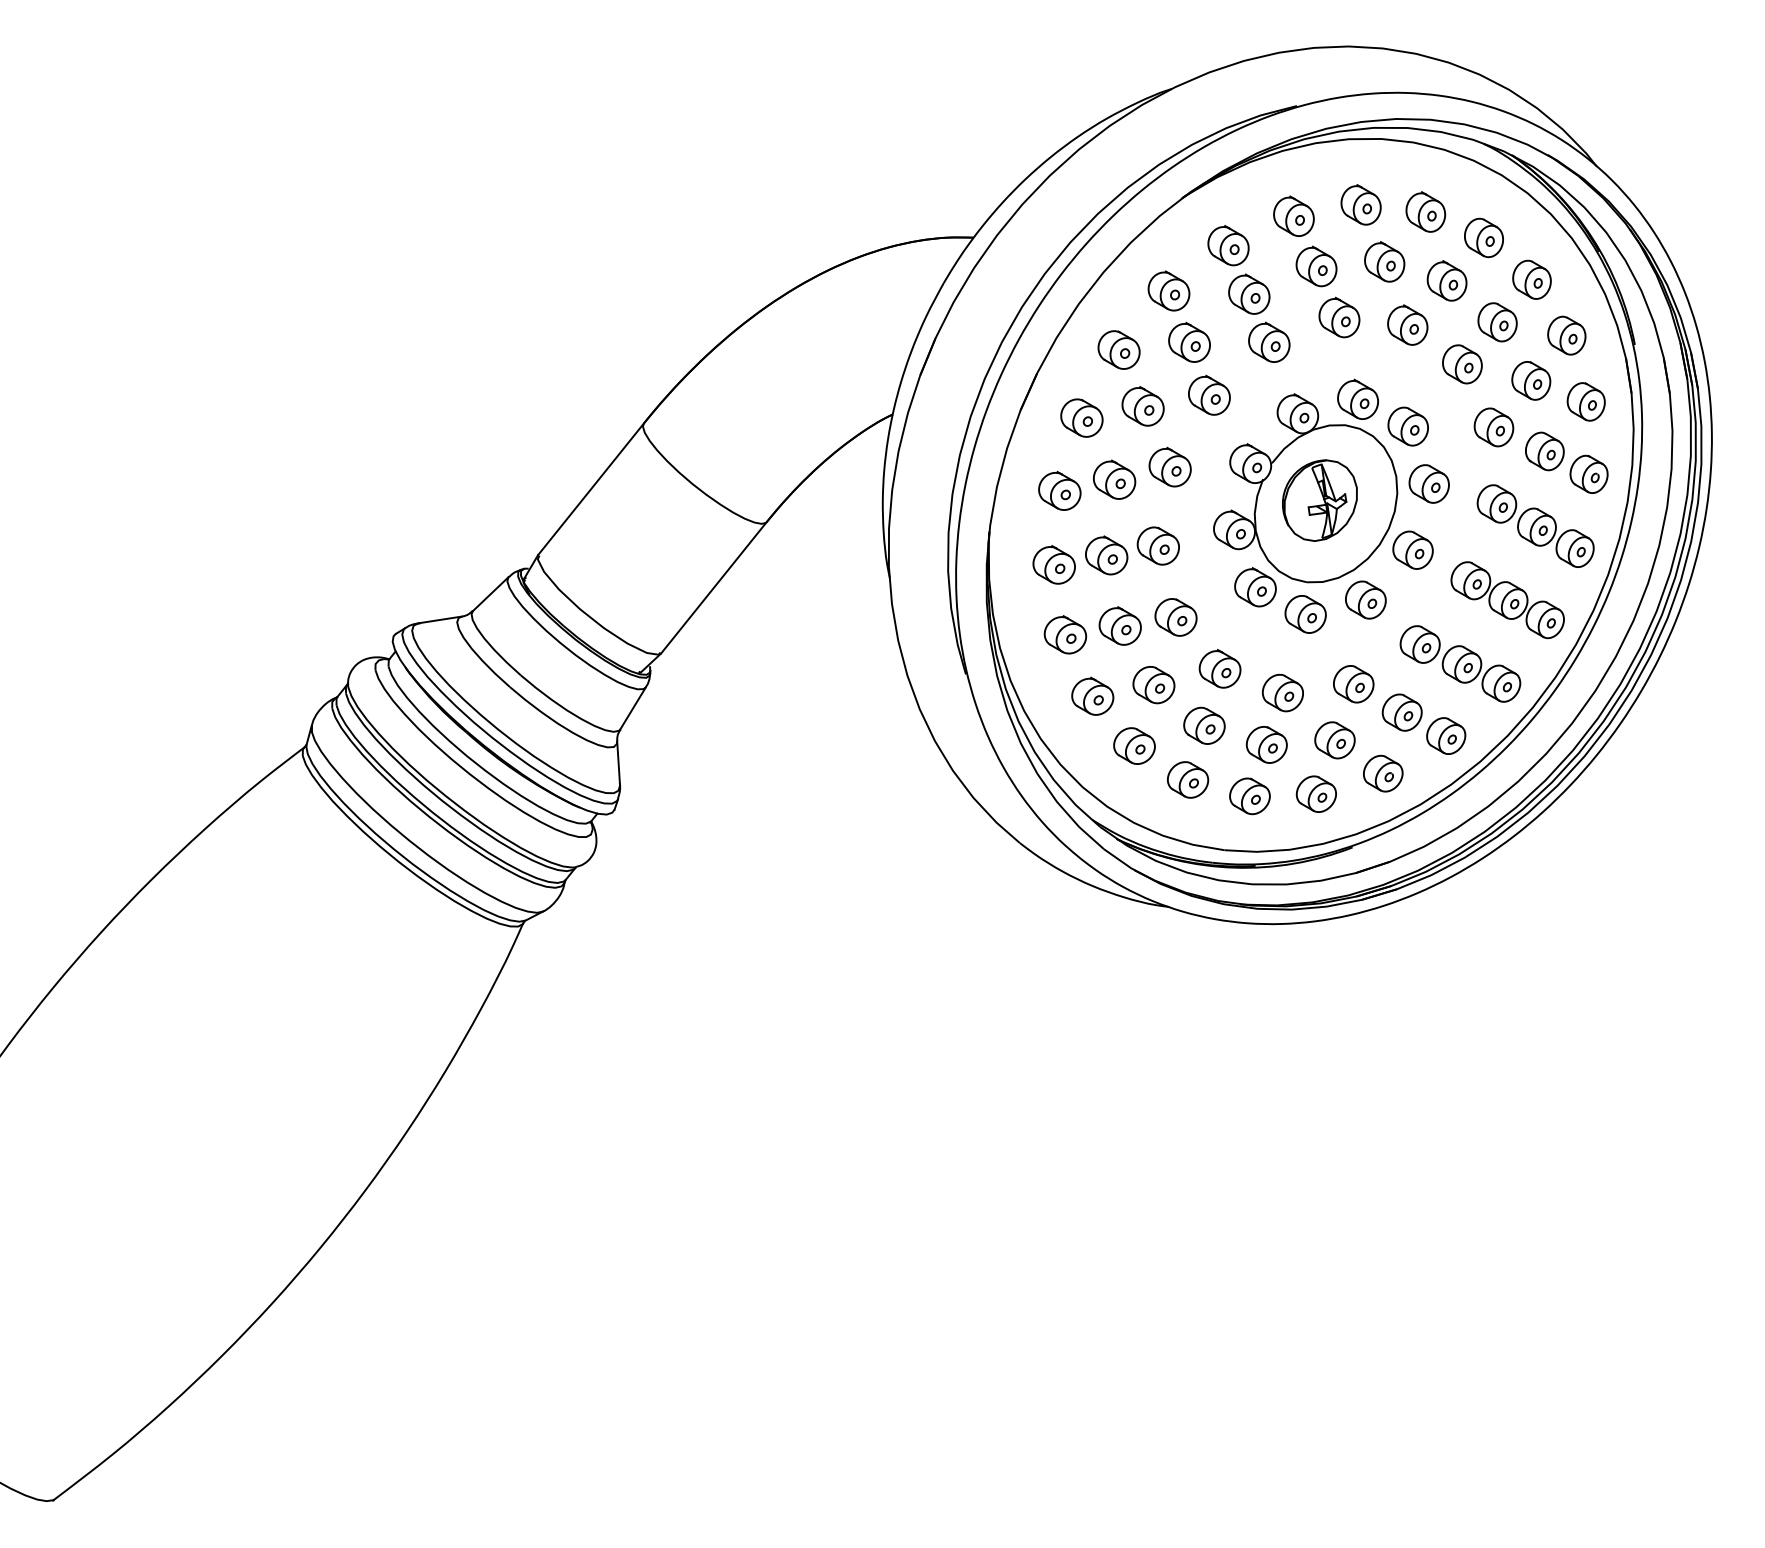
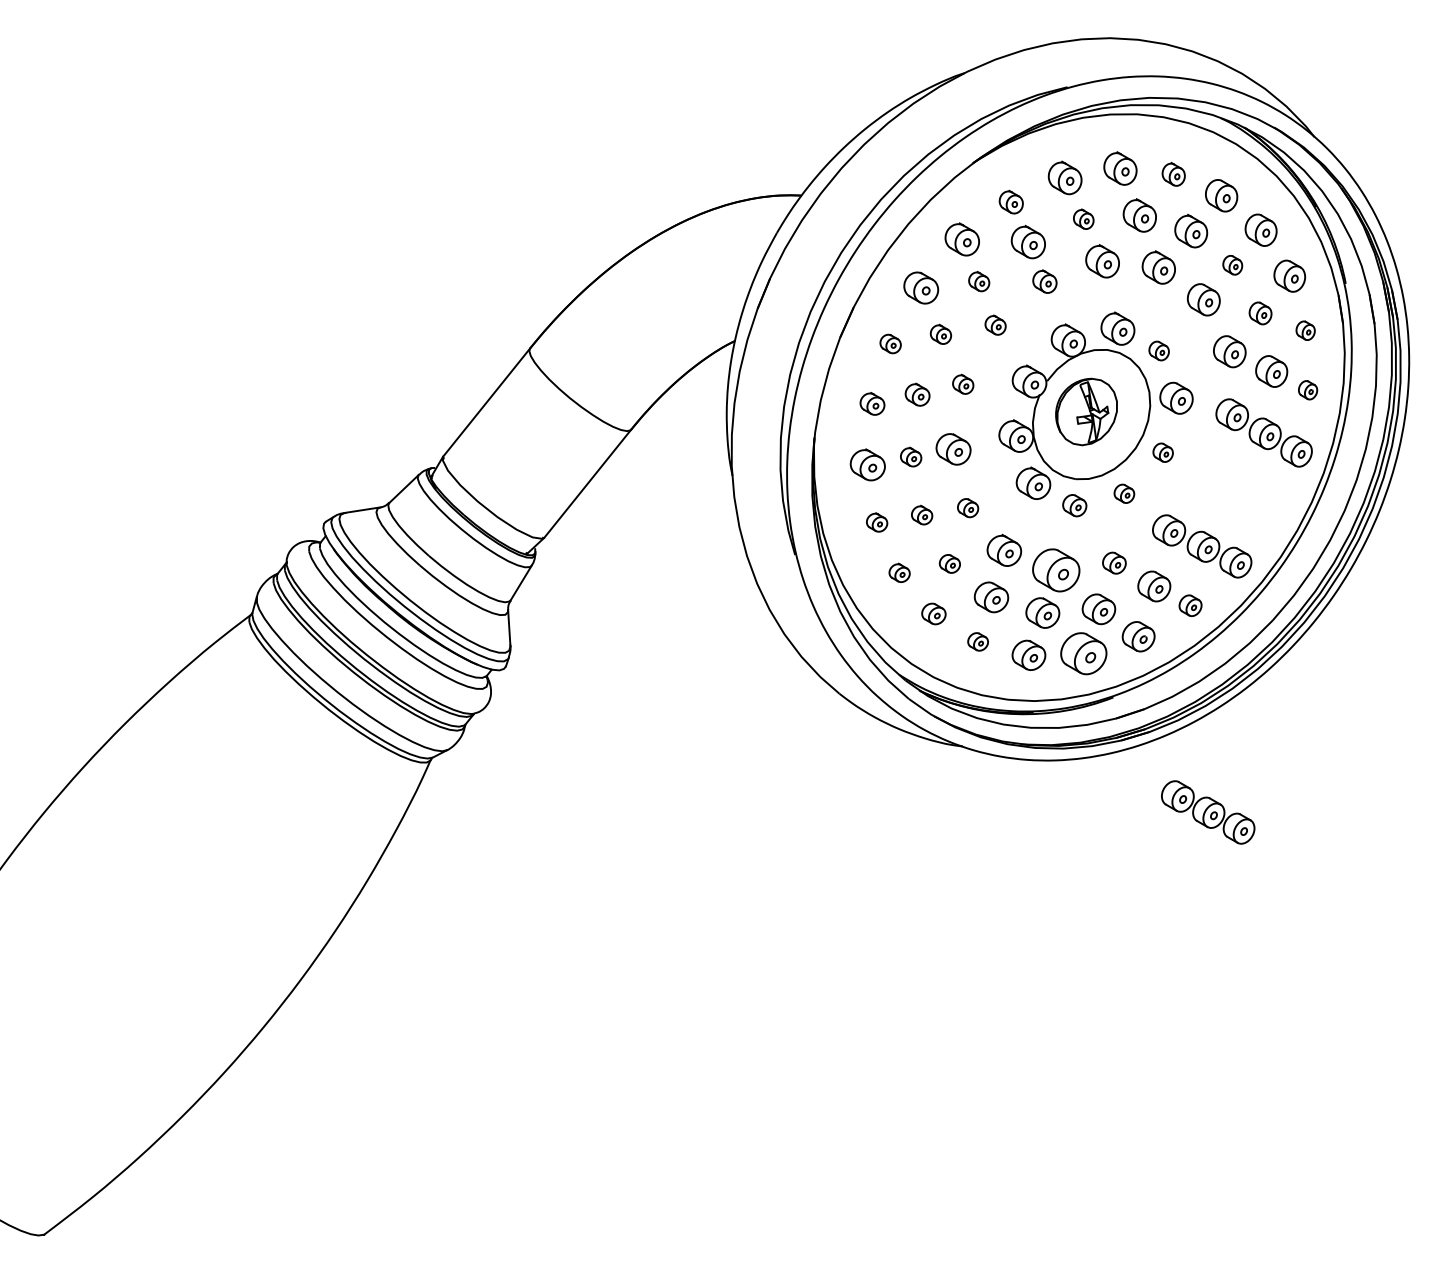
part: (1425, 211) -> (1173, 174), size x0.7
part: (1228, 245) -> (1011, 201), size x0.7
part: (1316, 266) -> (1083, 219), size x0.6
part: (1497, 322) -> (1232, 265), size x0.6
part: (1189, 341) -> (979, 281), size x0.6
part: (1269, 341) -> (1045, 281), size x0.7
part: (1531, 380) -> (1260, 313), size x0.7
part: (1209, 394) -> (995, 324), size x0.6
part: (1585, 401) -> (1305, 330), size x0.6
part: (1142, 406) -> (940, 334), size x0.6
part: (1081, 417) -> (890, 343), size x0.6
part: (1407, 426) -> (1158, 350), size x0.6
part: (1169, 466) -> (962, 383), size x0.6
part: (1588, 473) -> (1307, 389), size x0.6
part: (1114, 479) -> (917, 394), size x0.7
part: (1059, 490) -> (872, 403), size x0.7
part: (1412, 549) -> (1162, 452), size x0.6
part: (1106, 555) -> (910, 457), size x0.6
part: (1365, 599) -> (1124, 493), size x0.6
part: (1507, 600) -> (1208, 812), moved
part: (1305, 614) -> (1074, 505), size x0.7
part: (1175, 617) -> (967, 508), size x0.6
part: (1119, 625) -> (921, 514), size x0.6
part: (1065, 634) -> (877, 522), size x0.6
part: (1353, 684) -> (1114, 563), size x0.7
part: (1153, 685) -> (949, 564), size x0.6
part: (1282, 692) -> (1055, 569), size x1.4
part: (1092, 695) -> (899, 572), size x0.6
part: (1446, 735) -> (1190, 605), size x0.7
part: (1134, 745) -> (933, 613), size x0.7
part: (1188, 779) -> (978, 641), size x0.6
part: (1315, 793) -> (1082, 653), size x1.4

